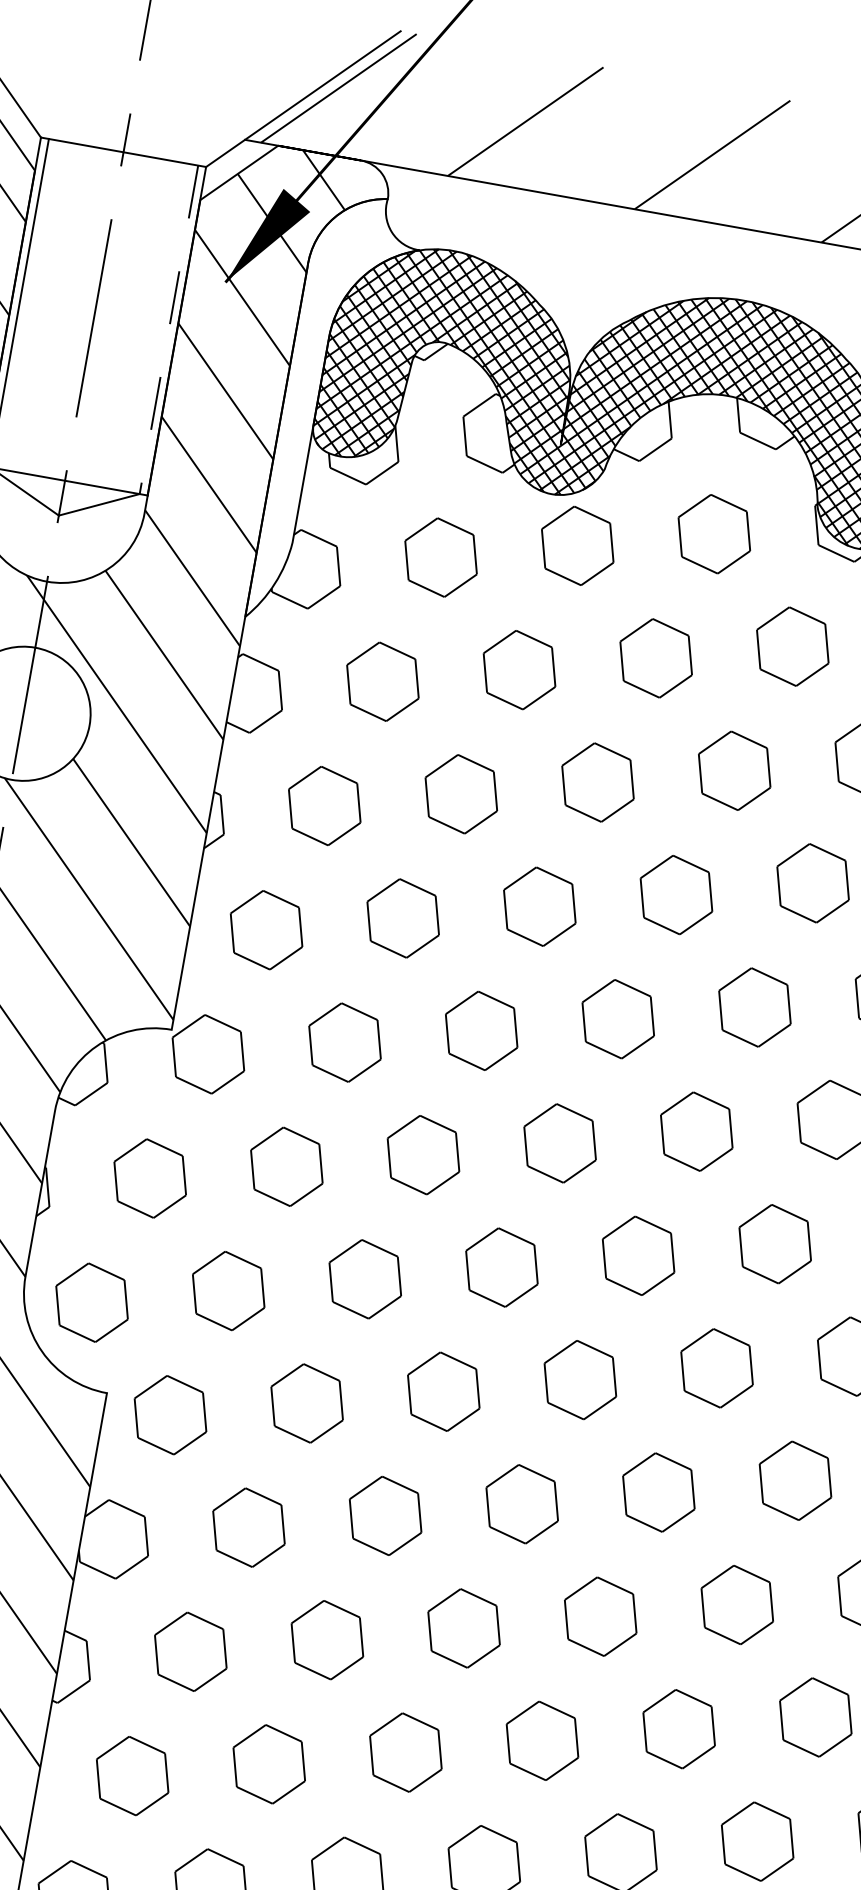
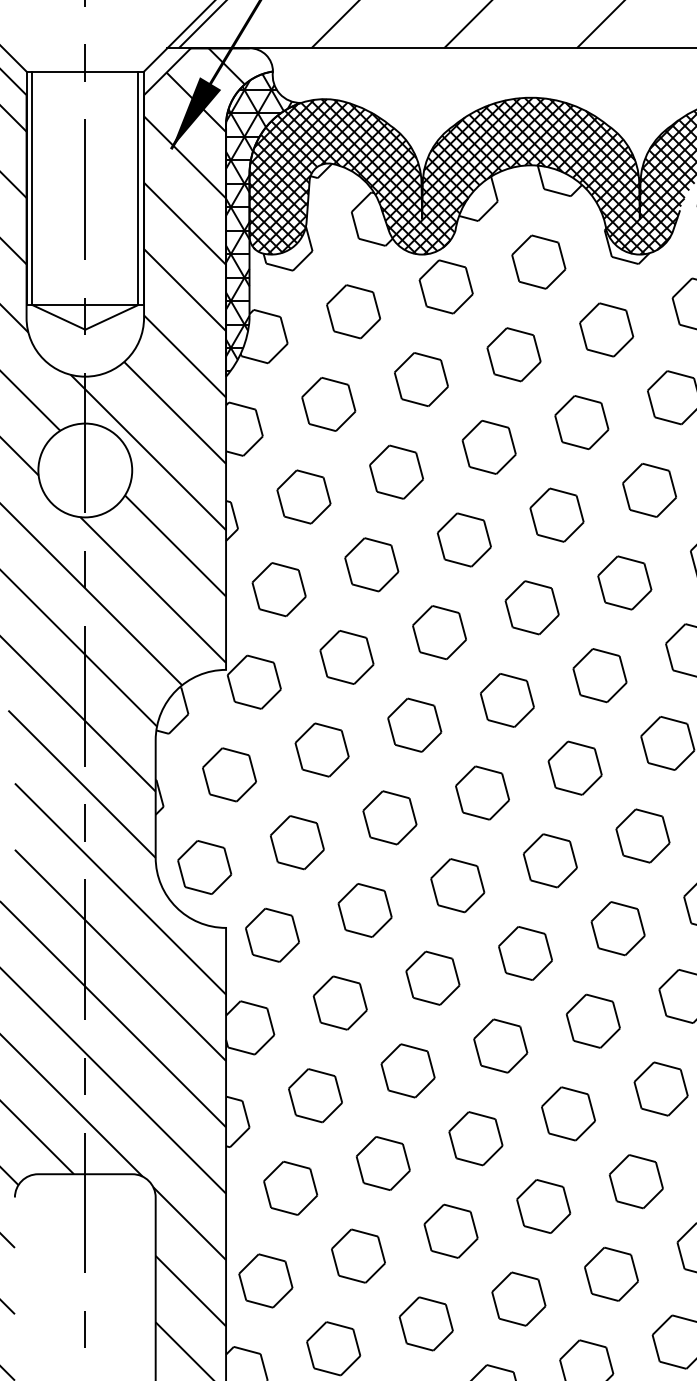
line: (169, 330) -> (138, 188), dashed -> solid
hatch: (329, 408) -> (258, 222), added

